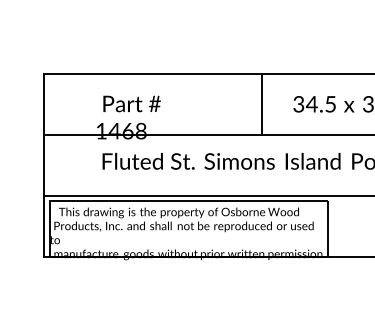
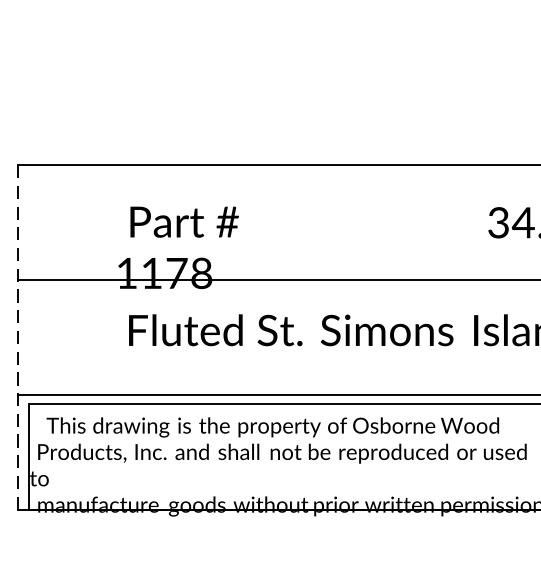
line: (261, 103) -> (428, 221), removed
text: (120, 131) -> (162, 274), 1468 -> 1178
line: (43, 165) -> (17, 338), solid -> dashed

